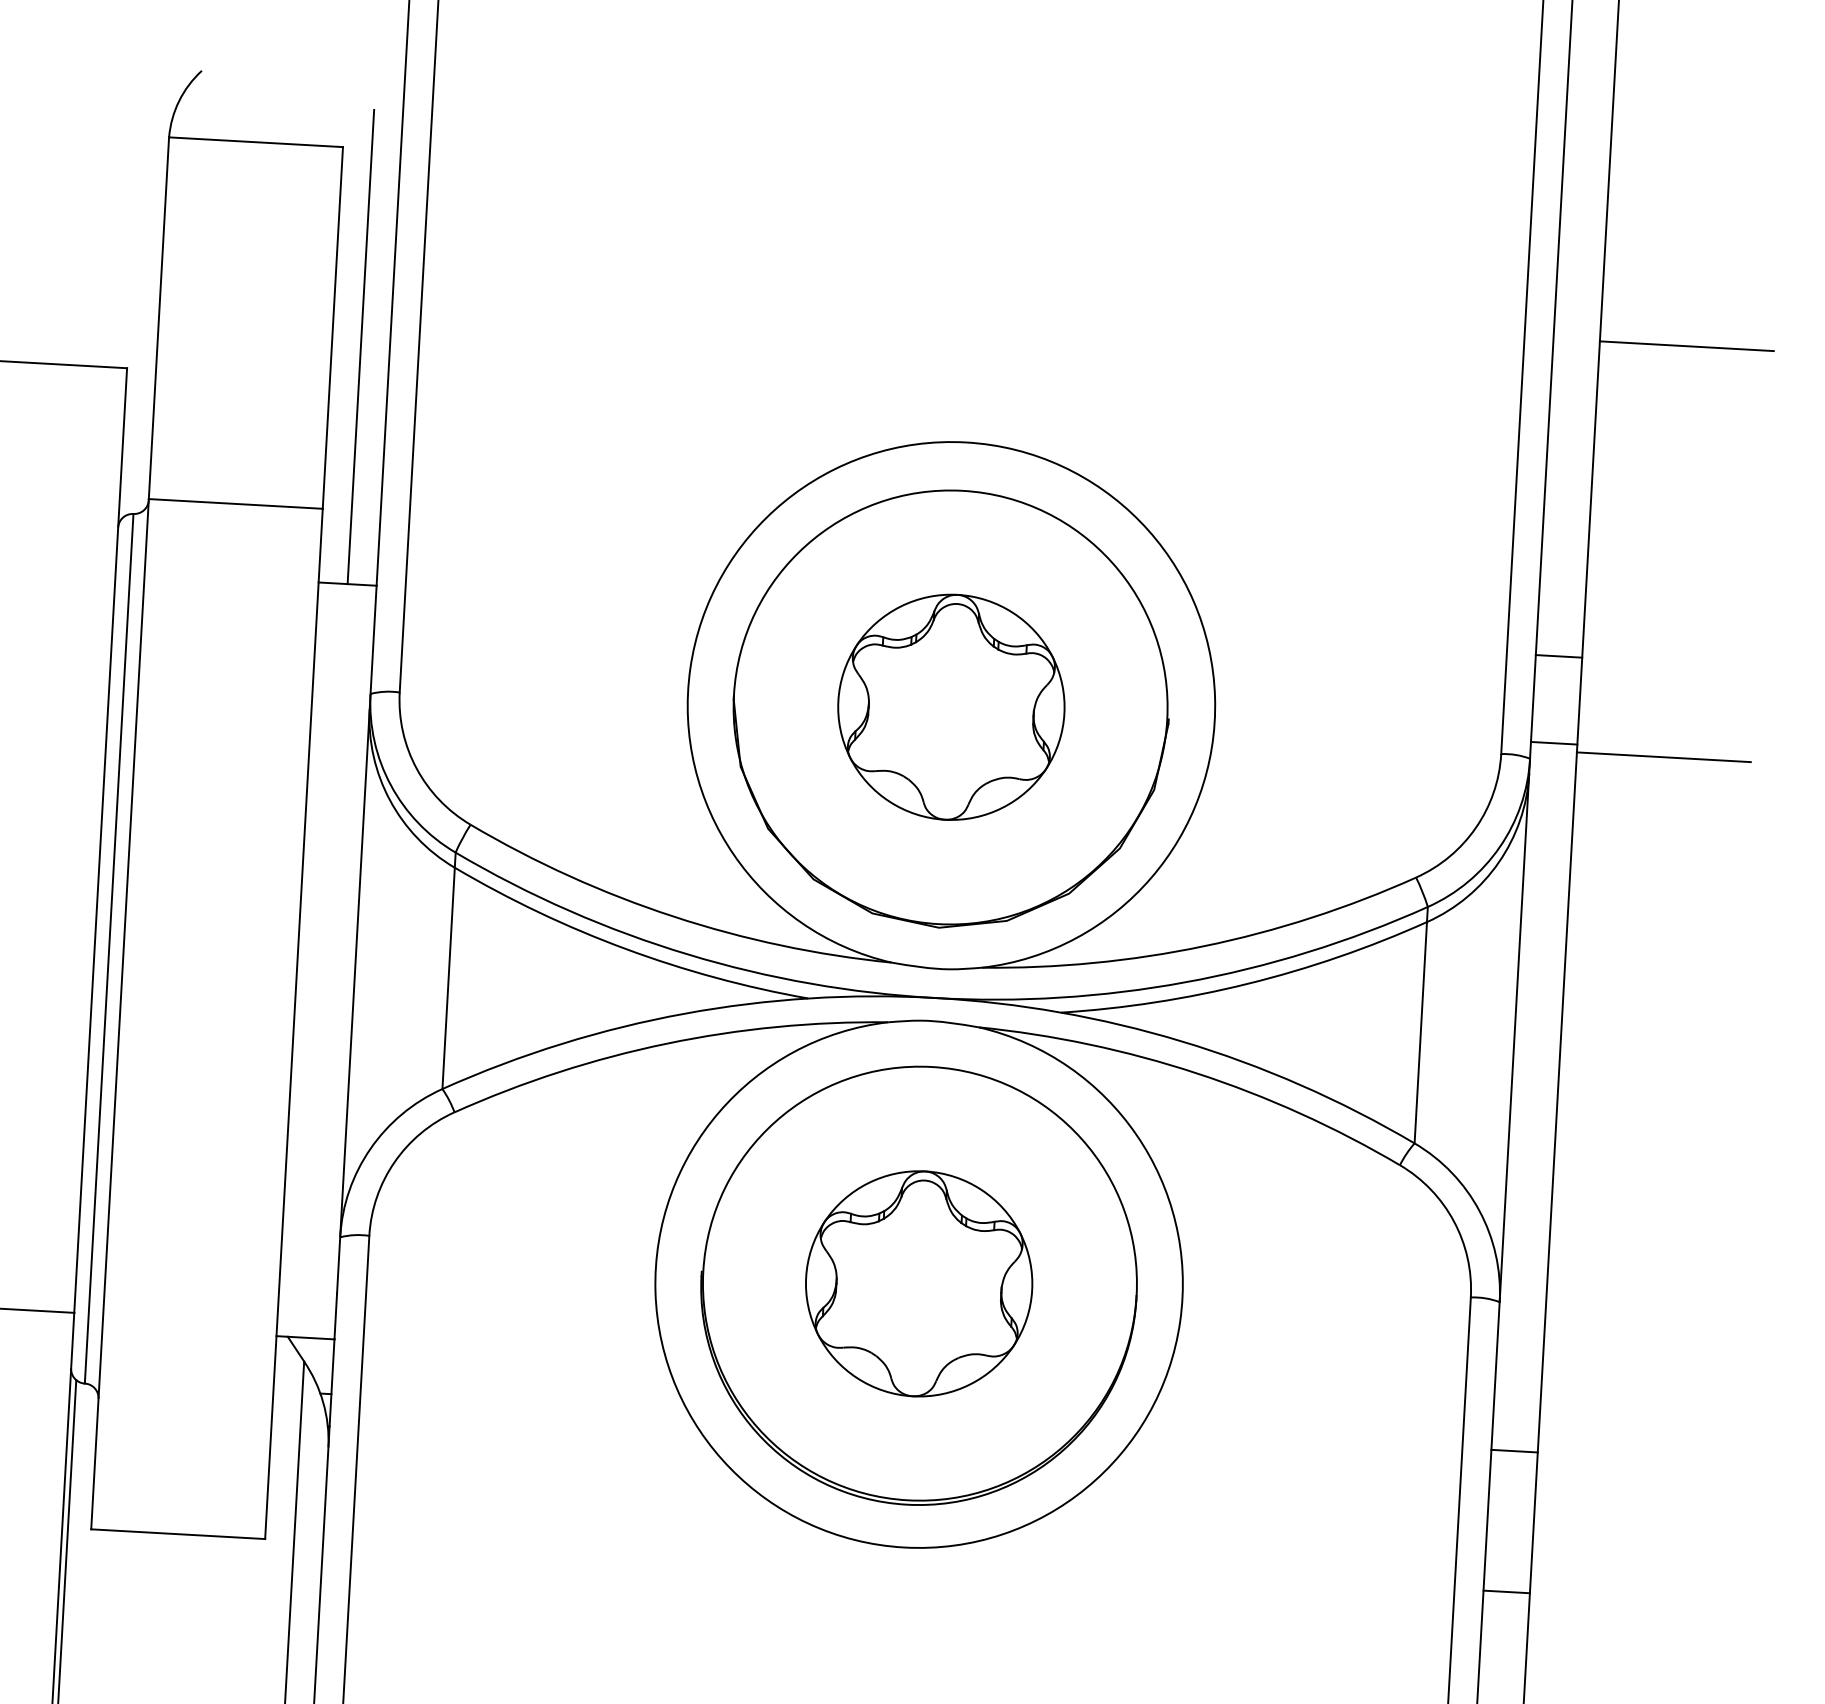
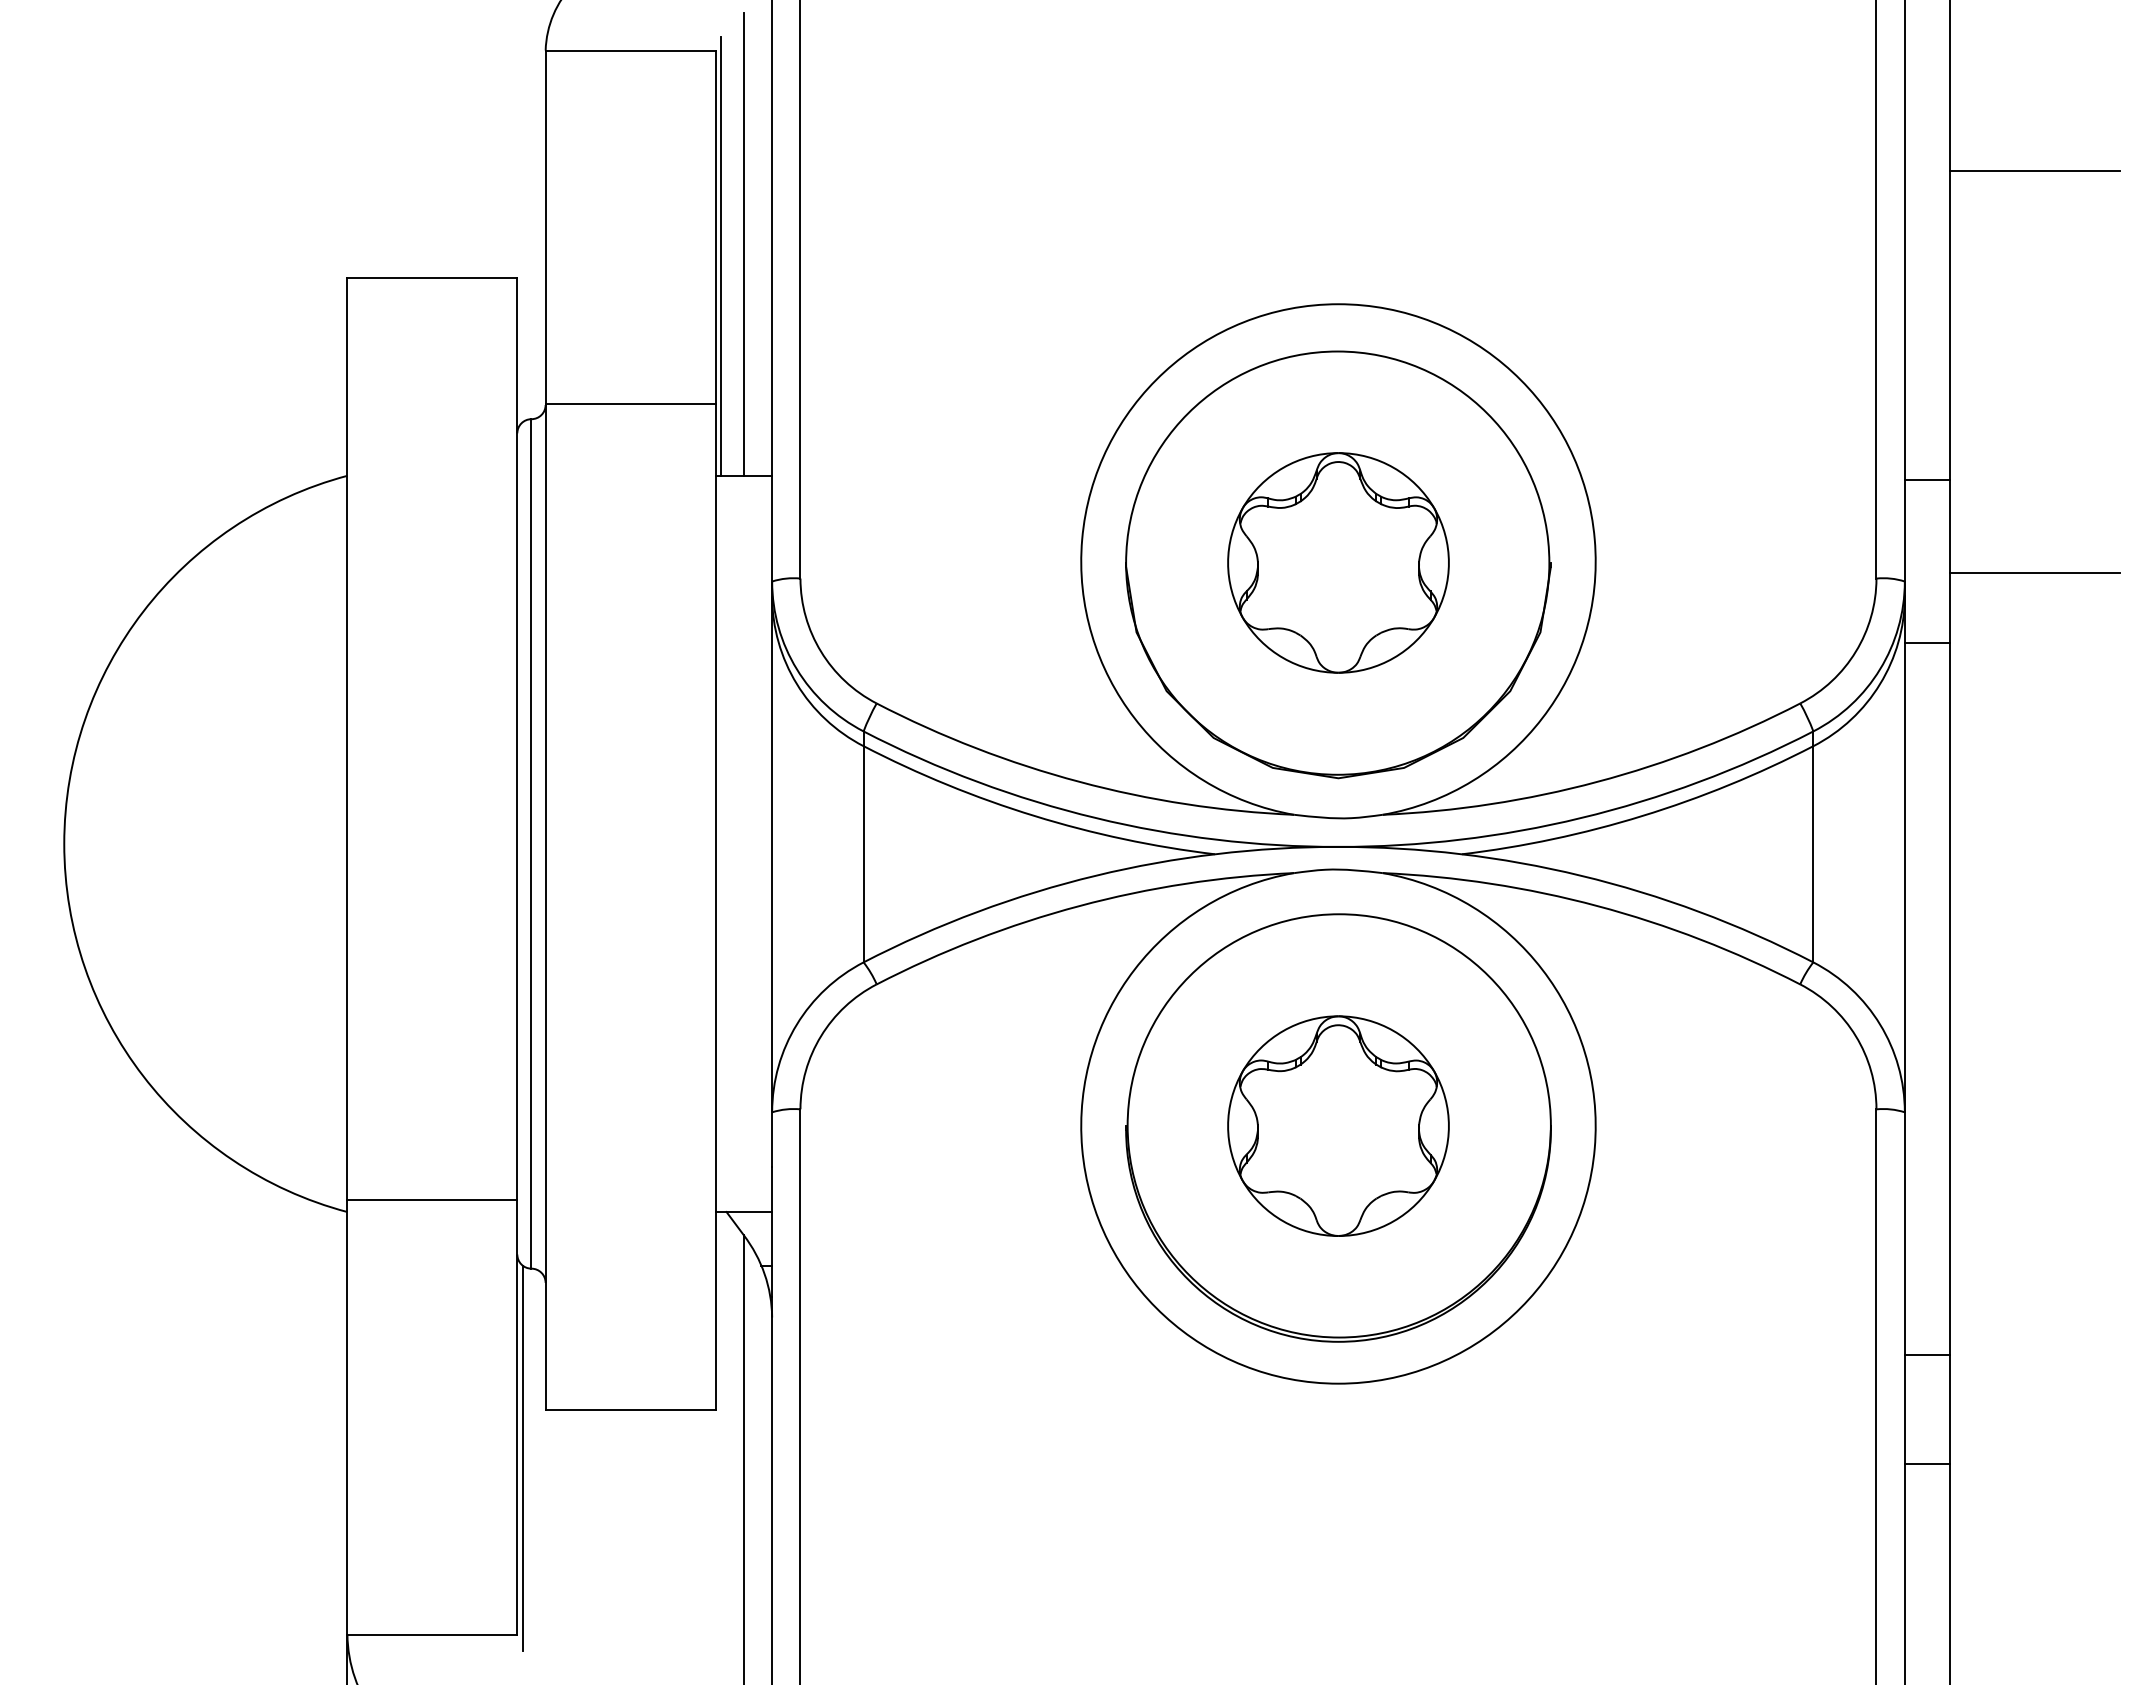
line: (337, 358) -> (721, 256), added
line: (1554, 743) -> (1927, 643), moved
line: (1514, 1451) -> (1927, 1354), moved
line: (1506, 1592) -> (1927, 1464), moved

